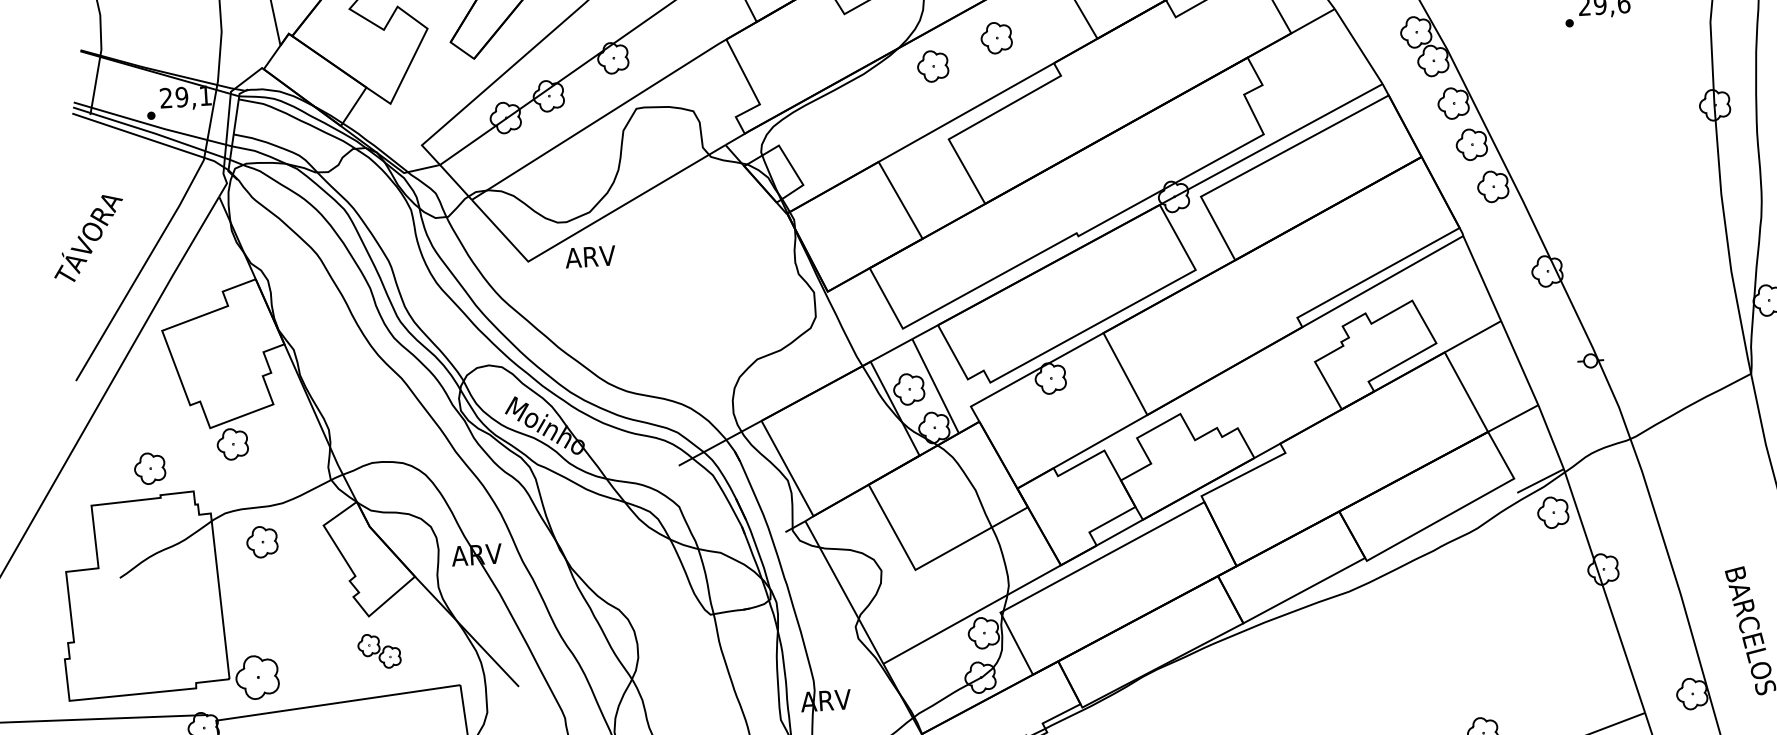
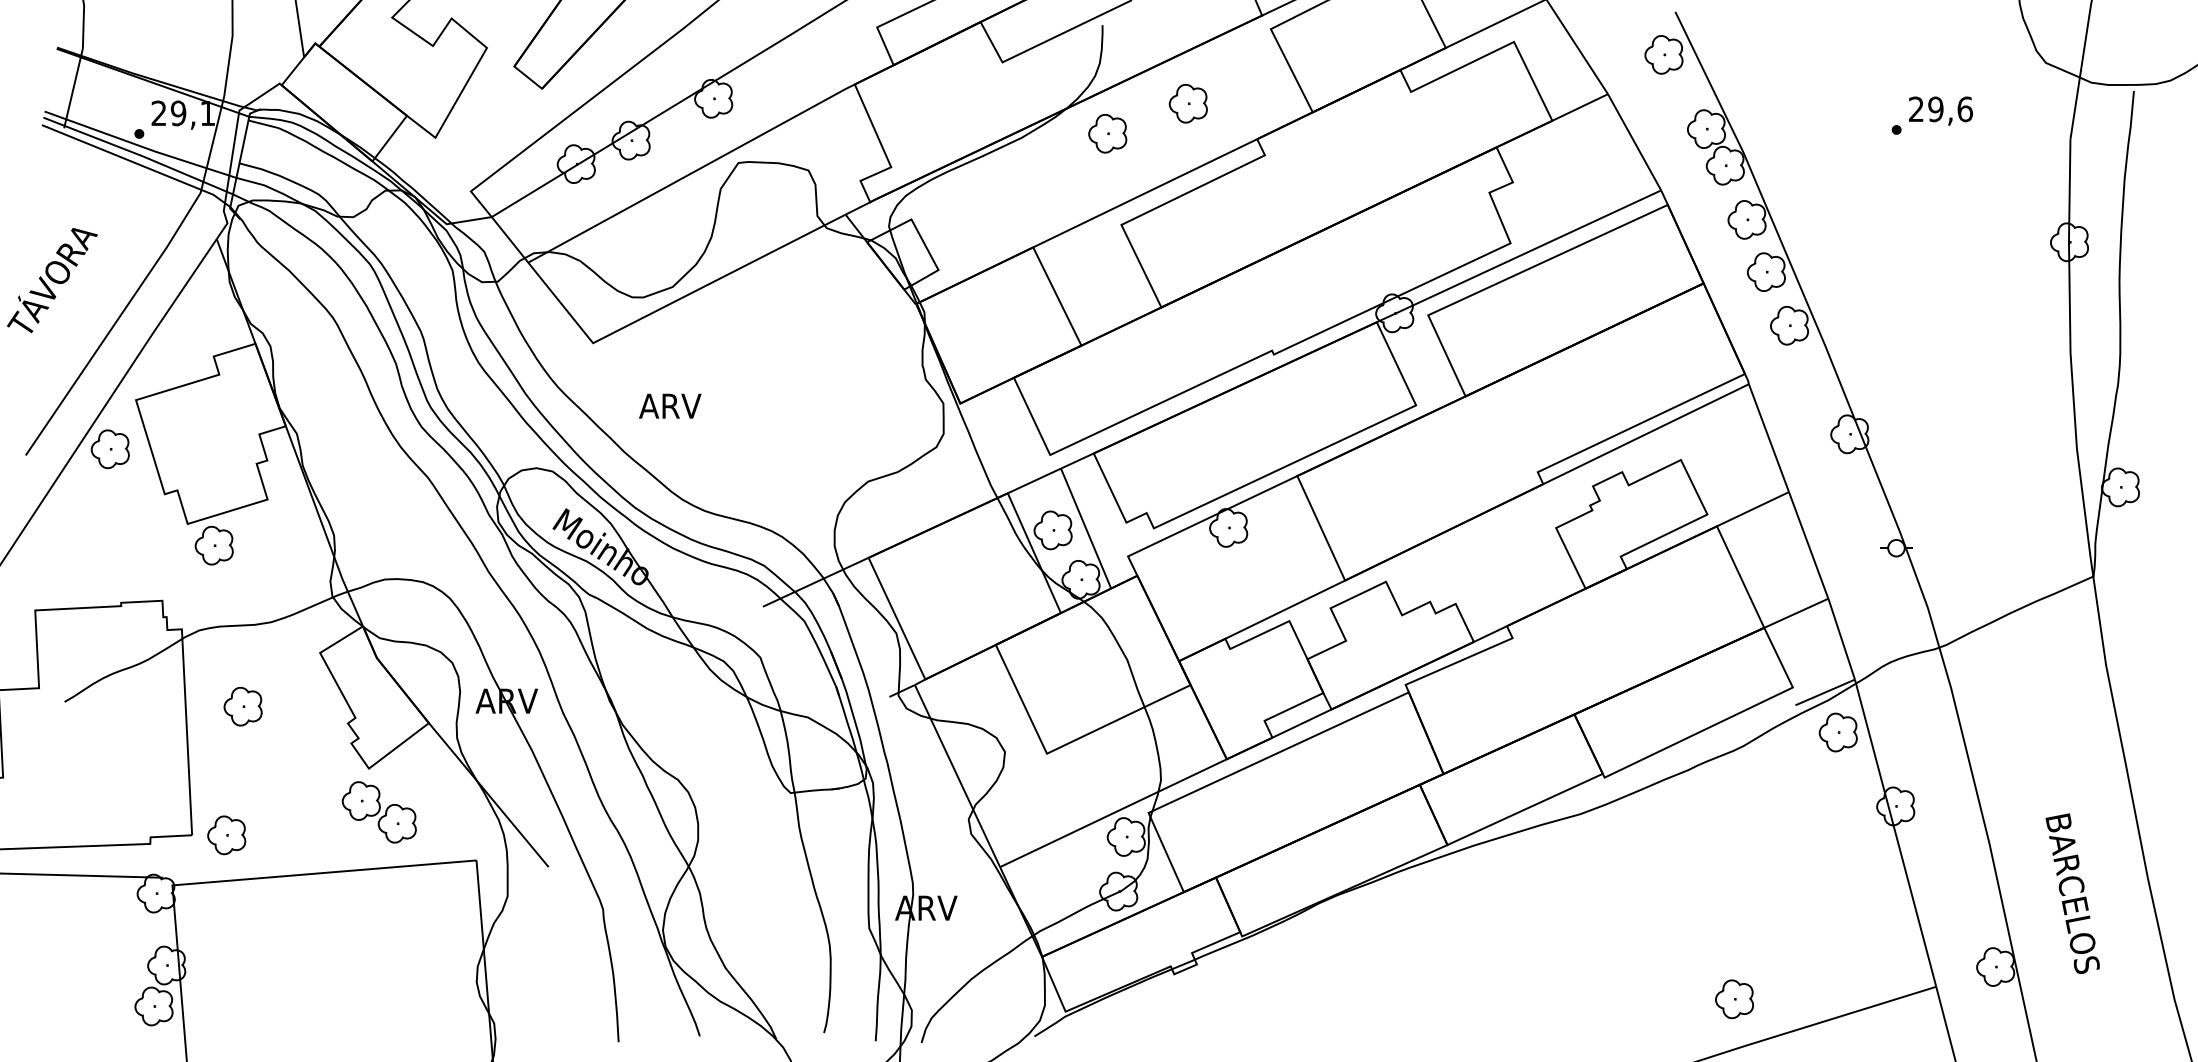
text: (590, 256) -> (670, 405), moved
part: (149, 468) -> (109, 449), moved
part: (261, 542) -> (242, 706), moved
part: (378, 651) -> (378, 812), size x1.43
part: (257, 677) -> (226, 835), size x0.71

